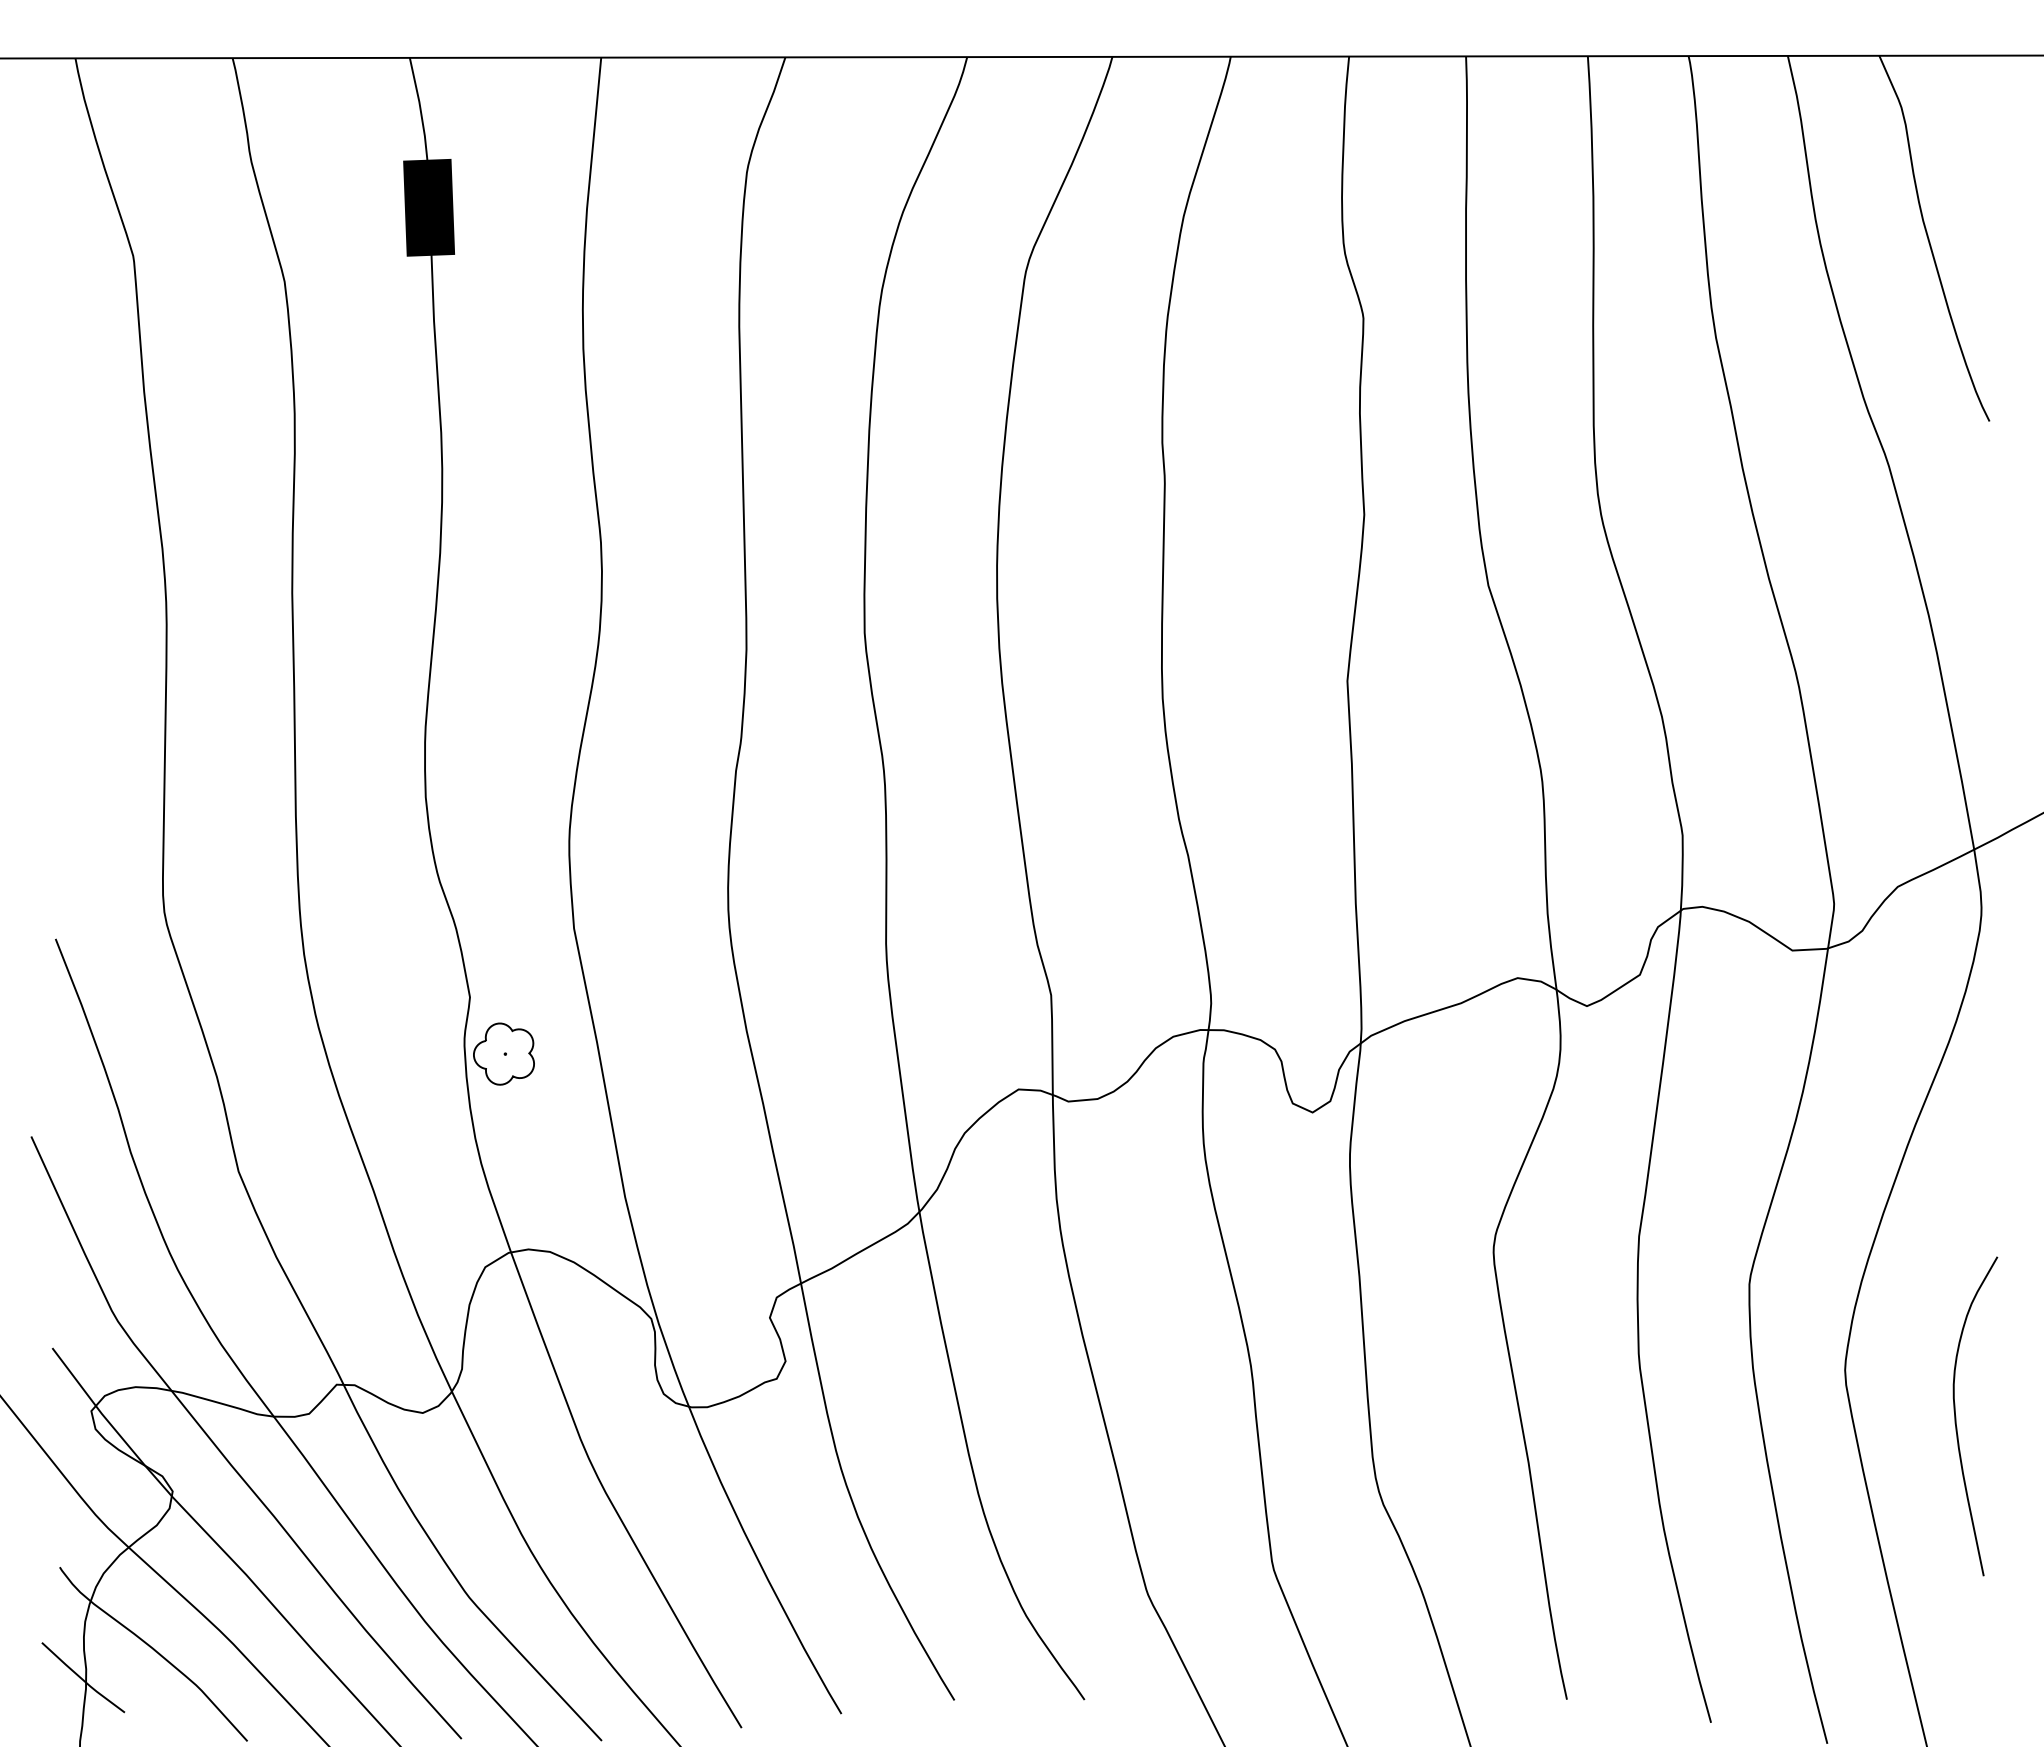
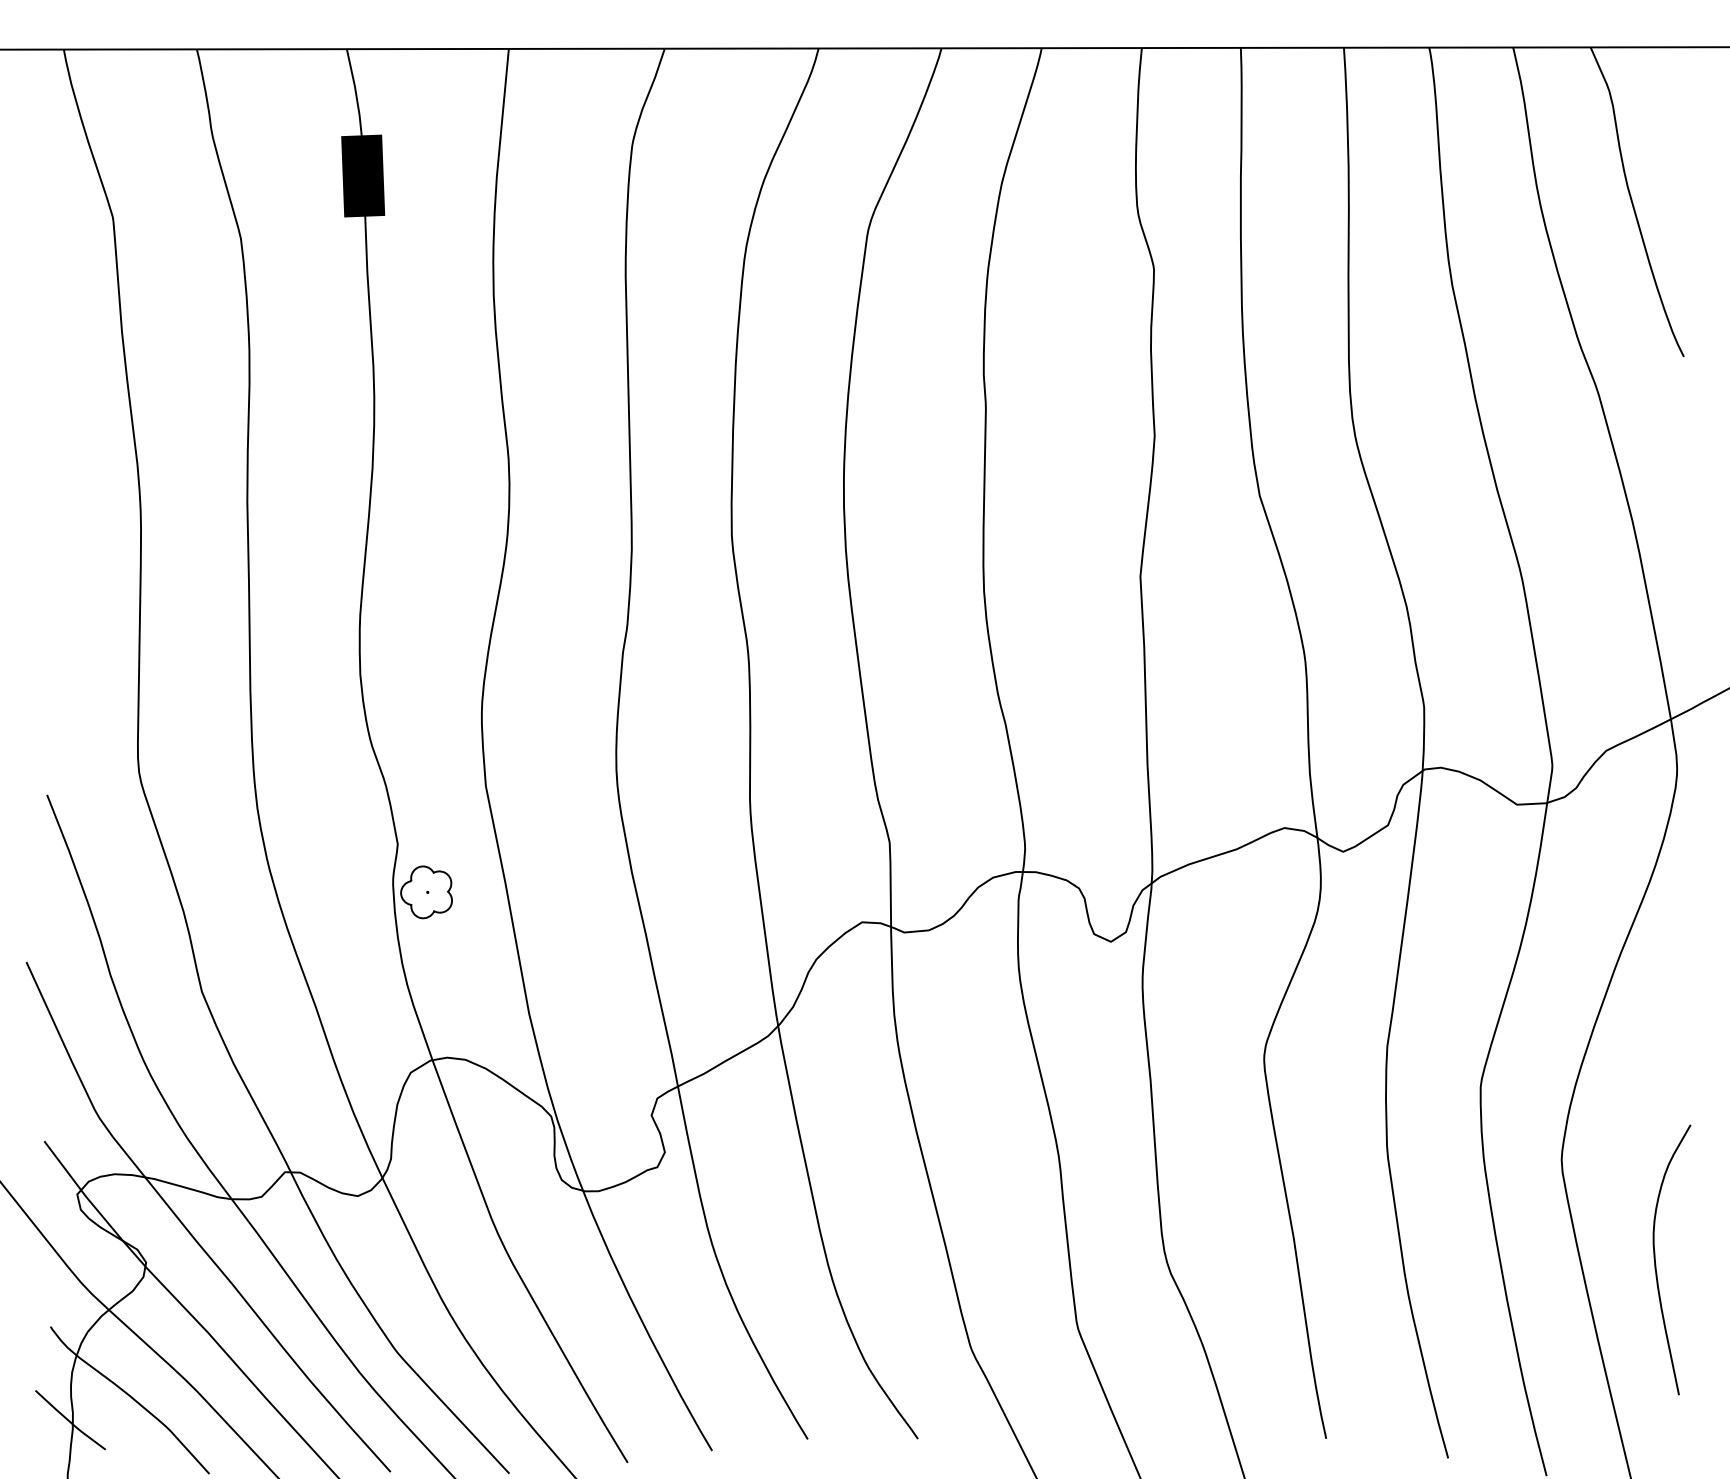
curve: (1956, 1416) -> (1655, 1260), moved

